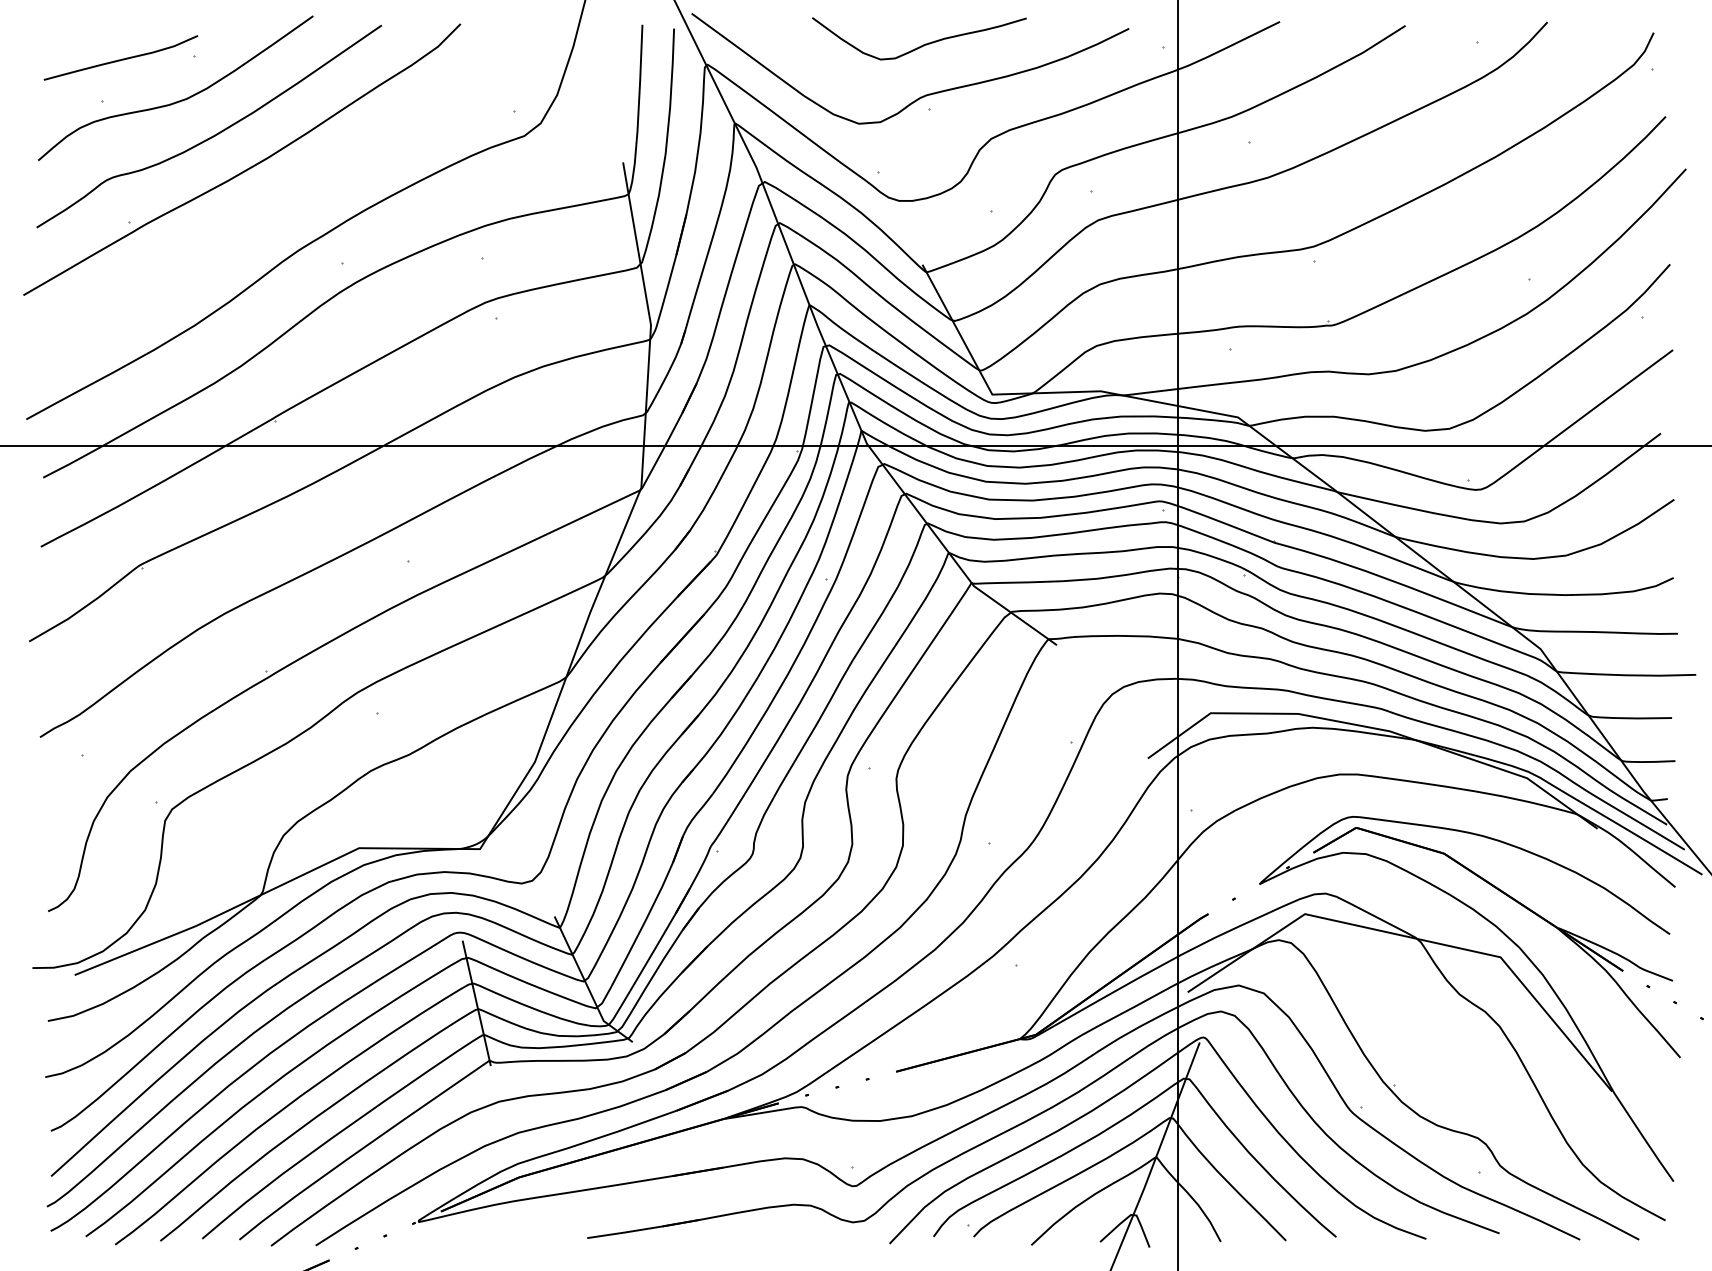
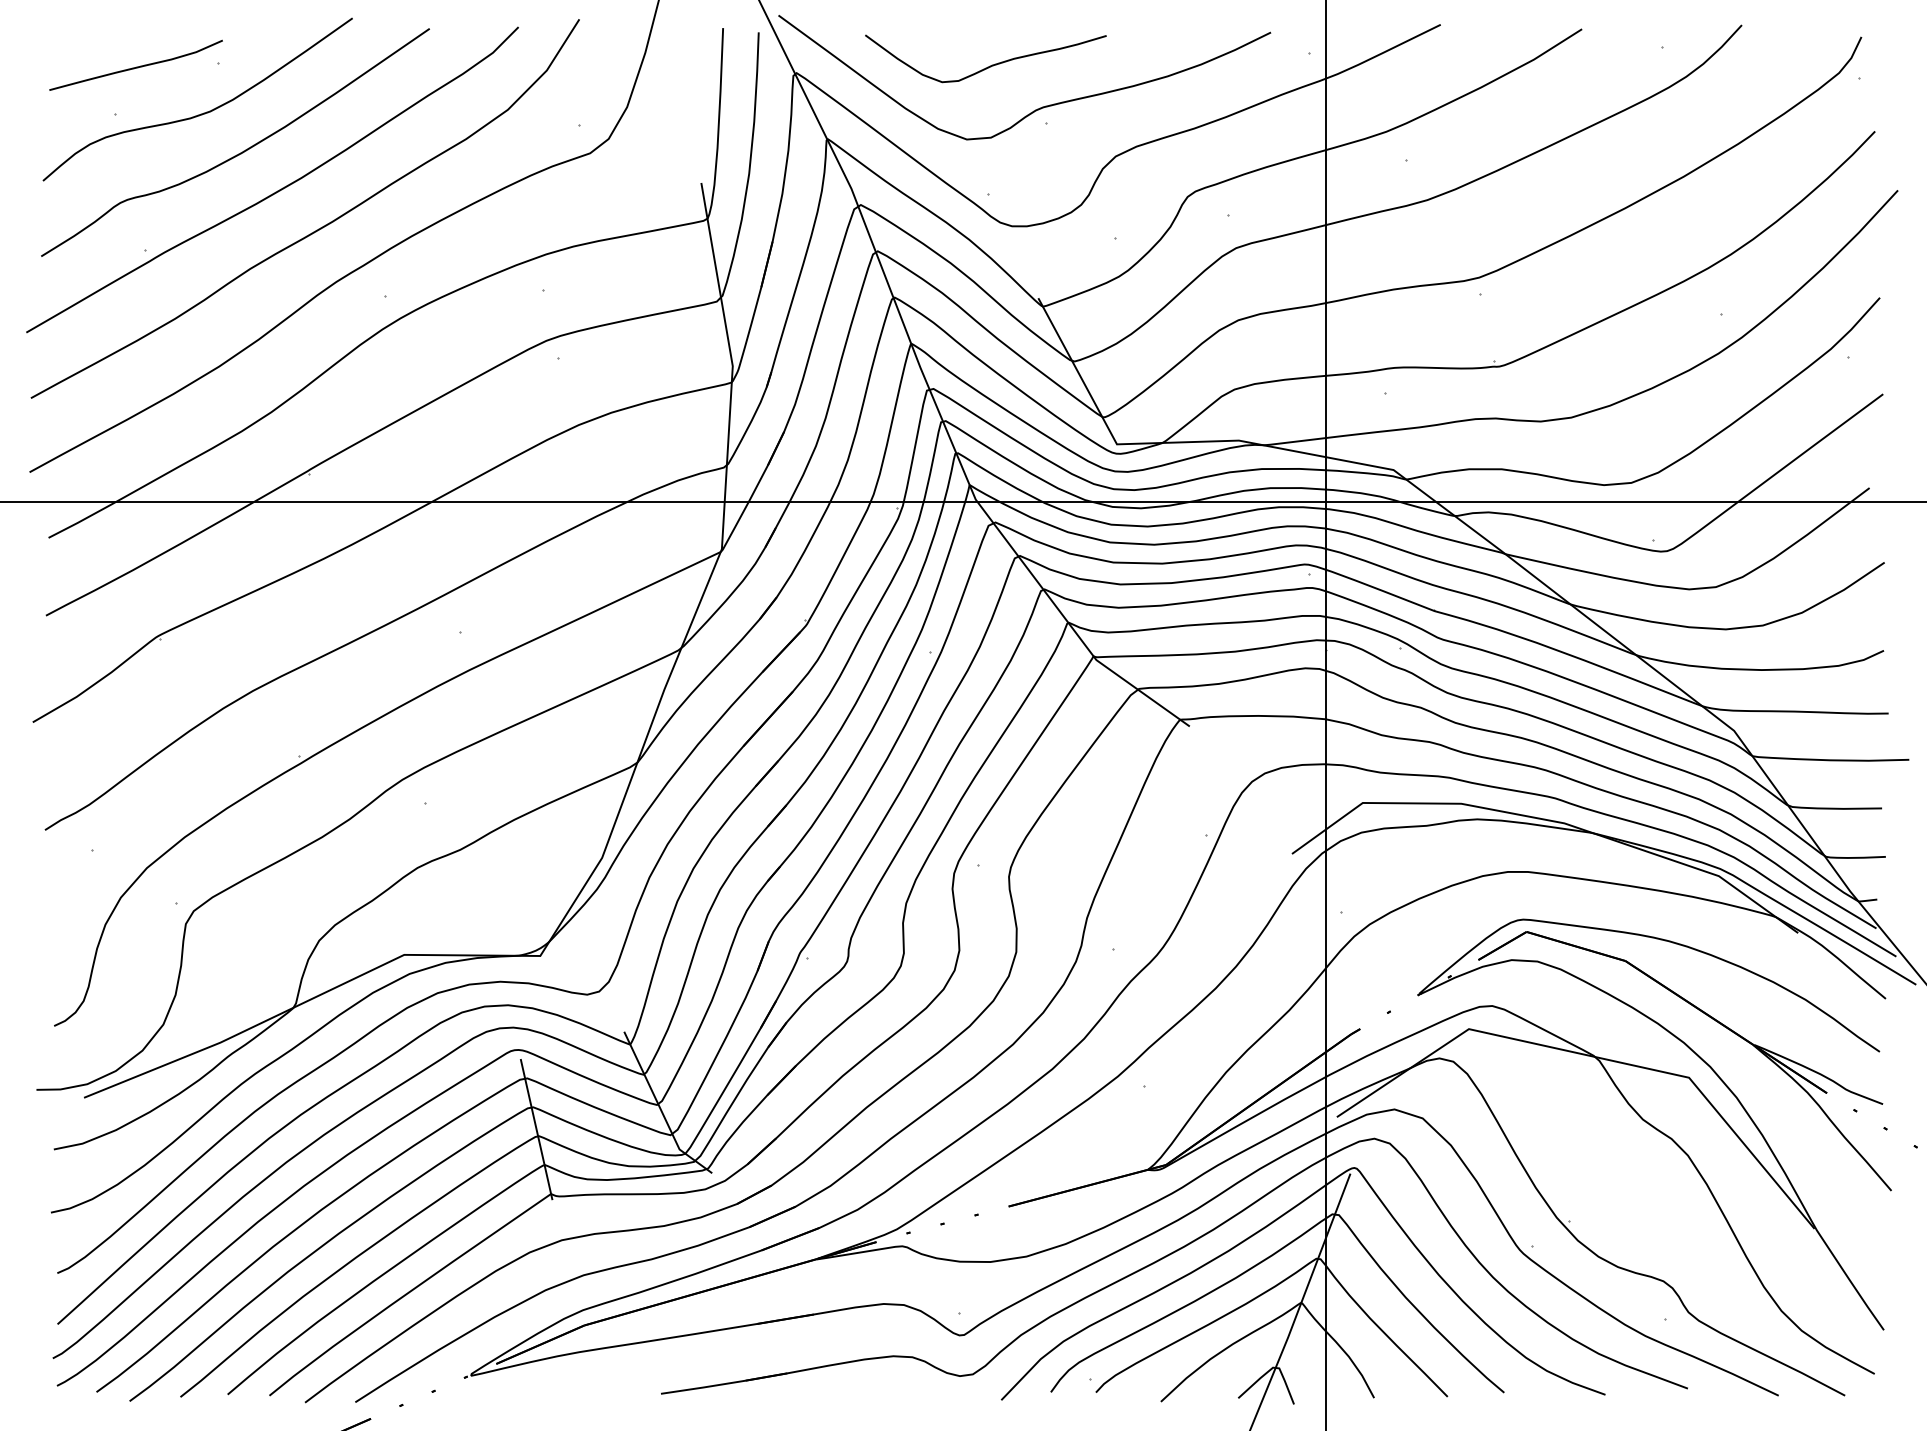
curve: (920, 45) -> (987, 66), moved
curve: (282, 202) -> (318, 228), added

